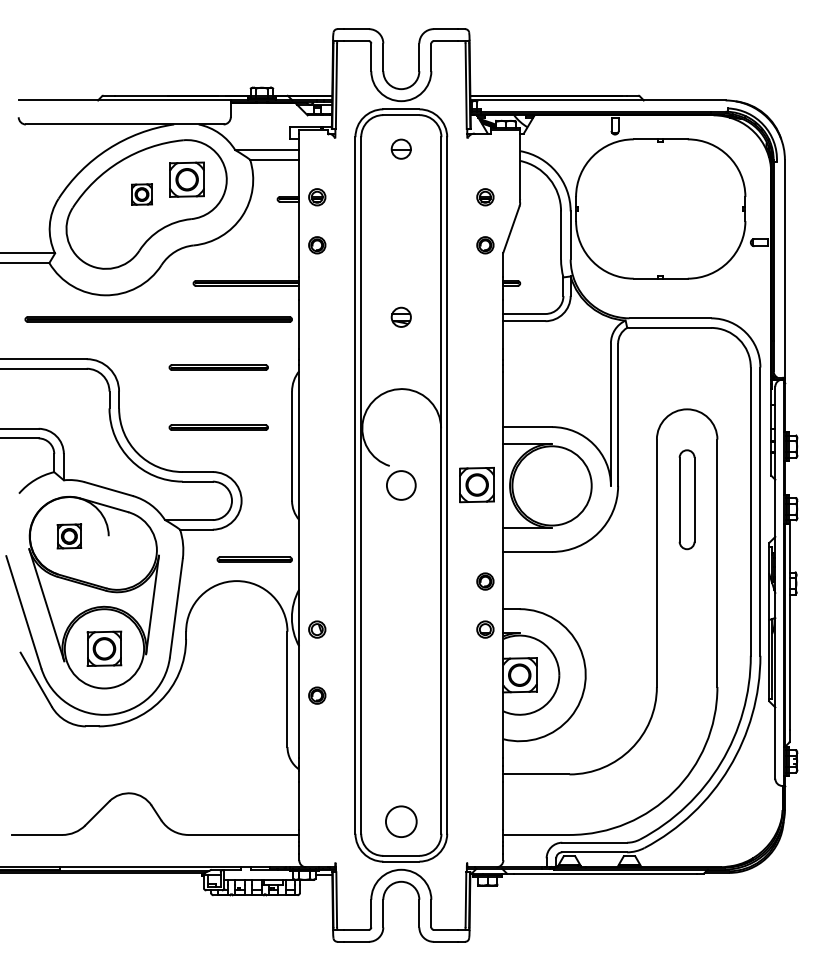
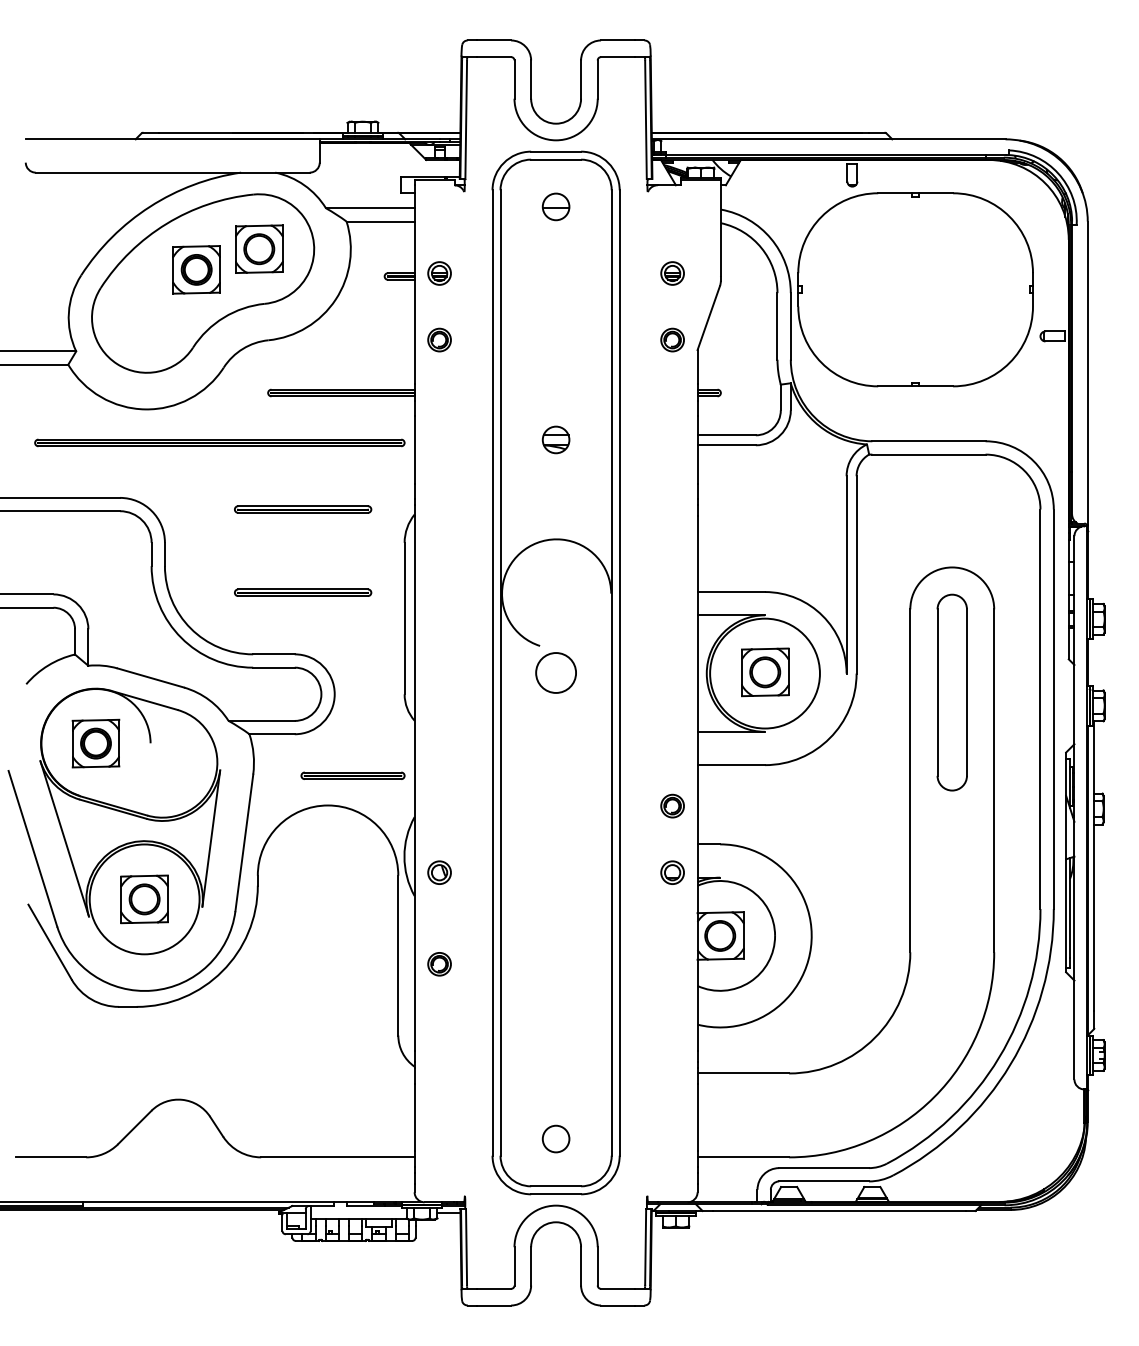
part: (141, 194) -> (195, 269), size x1.67
part: (476, 485) -> (764, 673), moved
part: (686, 499) -> (951, 692), size x1.43
part: (69, 536) -> (96, 743), size x1.43
circle: (400, 821) -> (554, 1138), size x0.62

